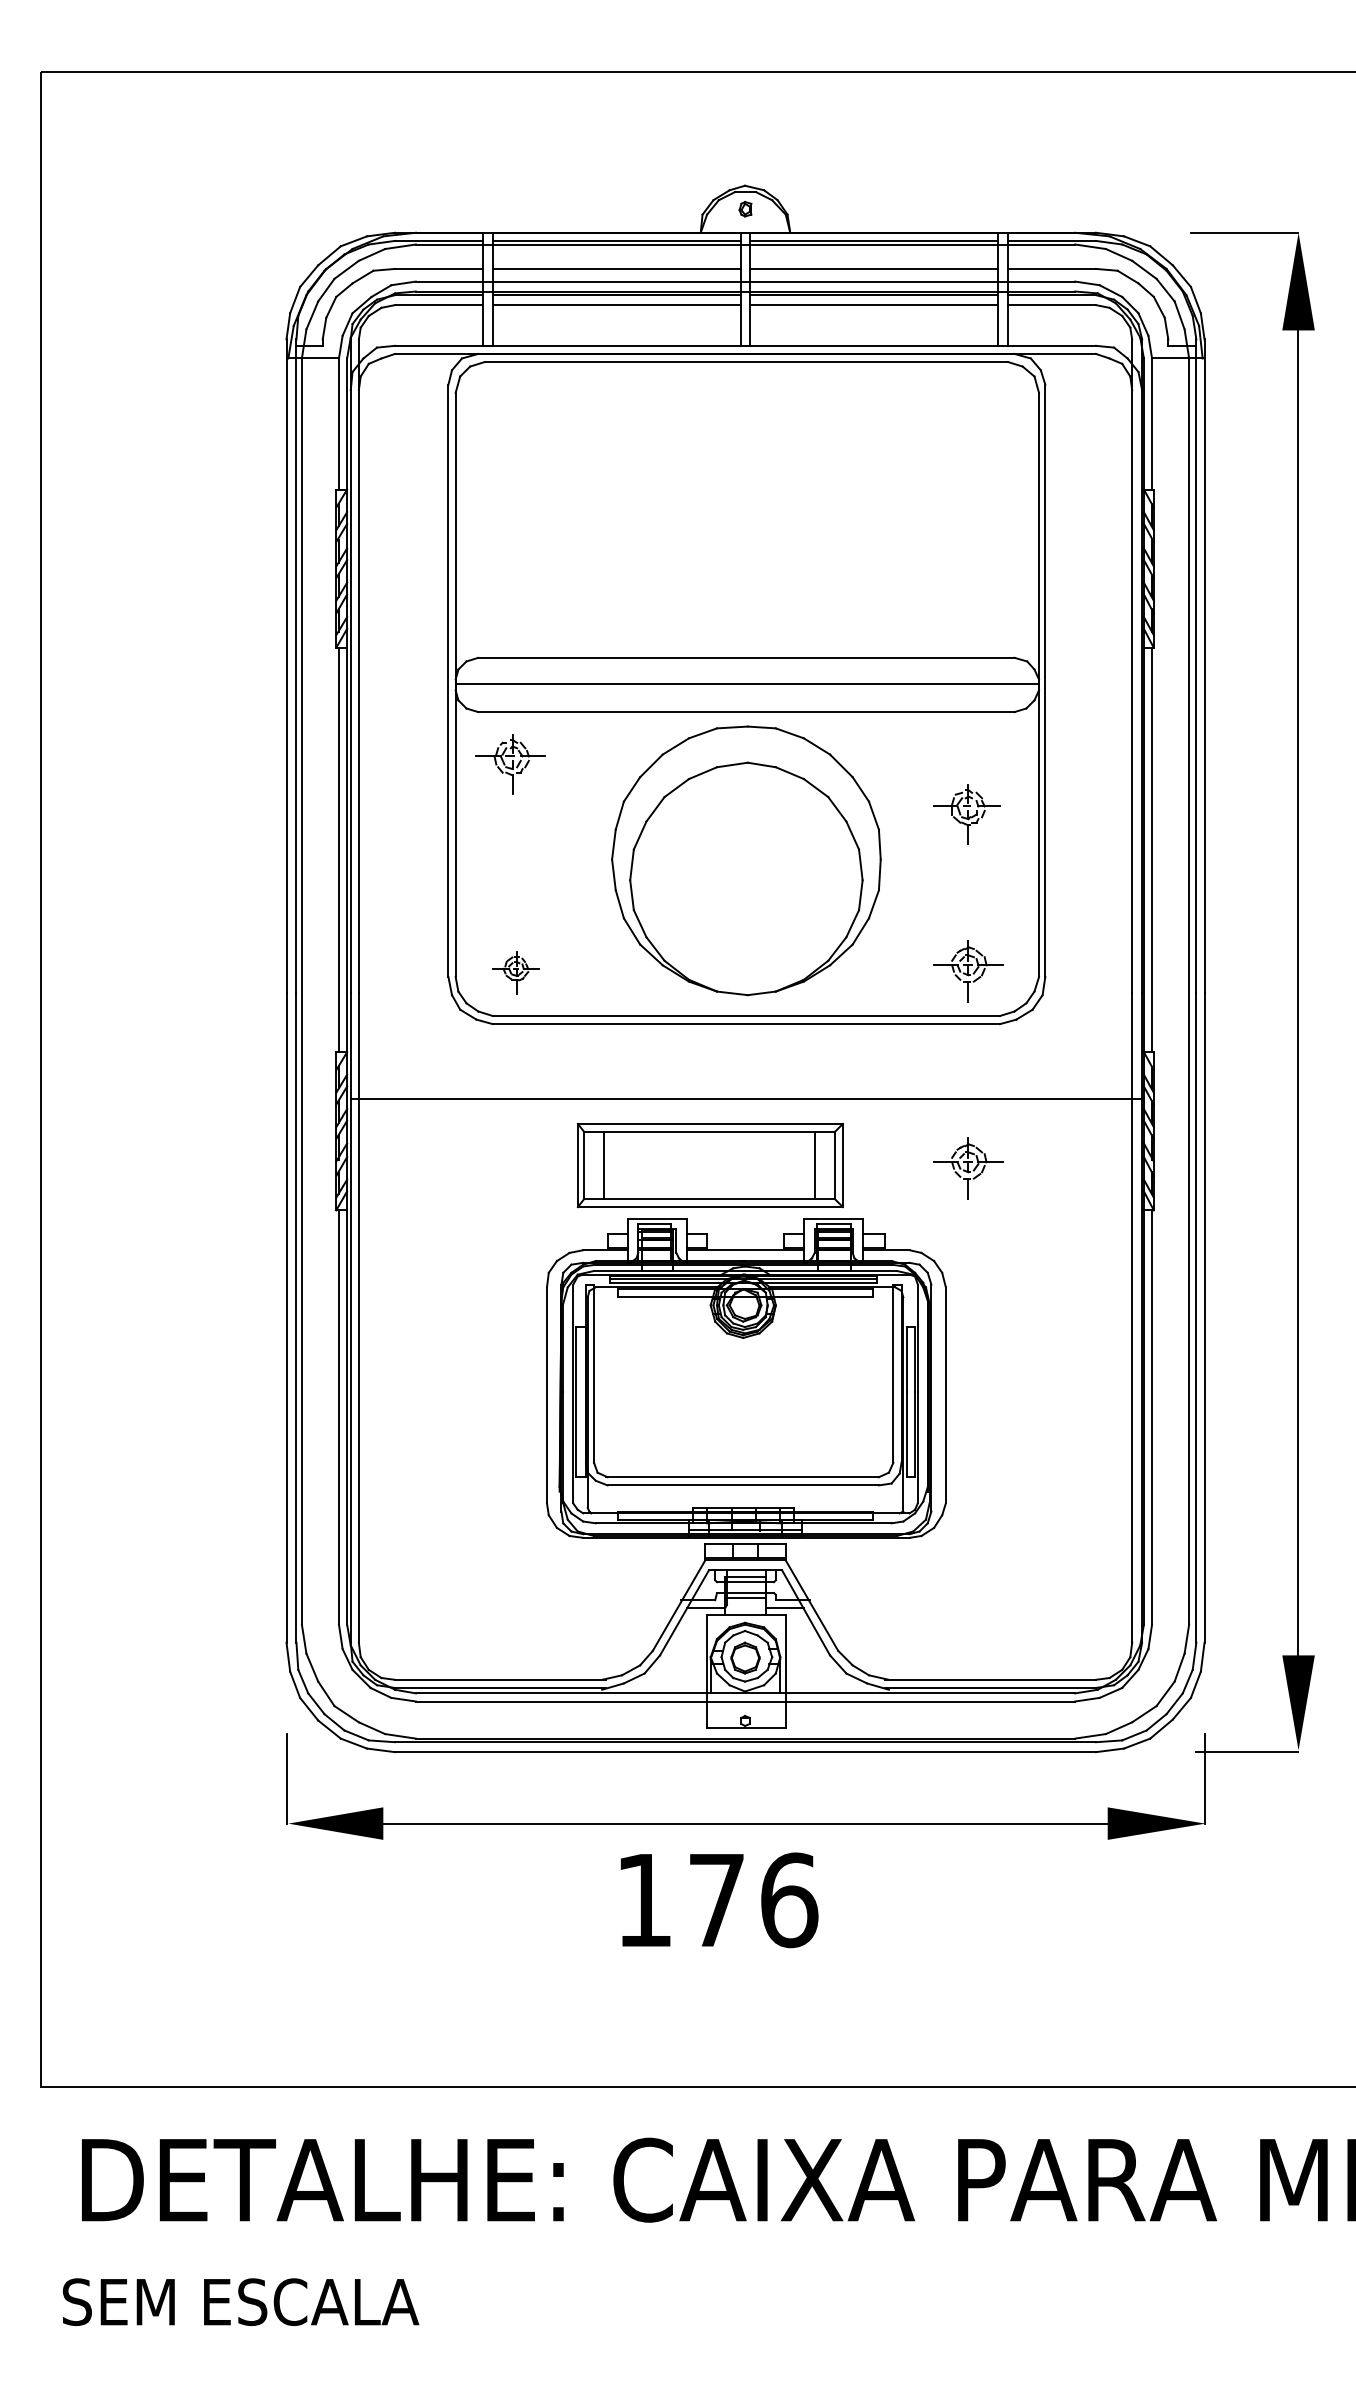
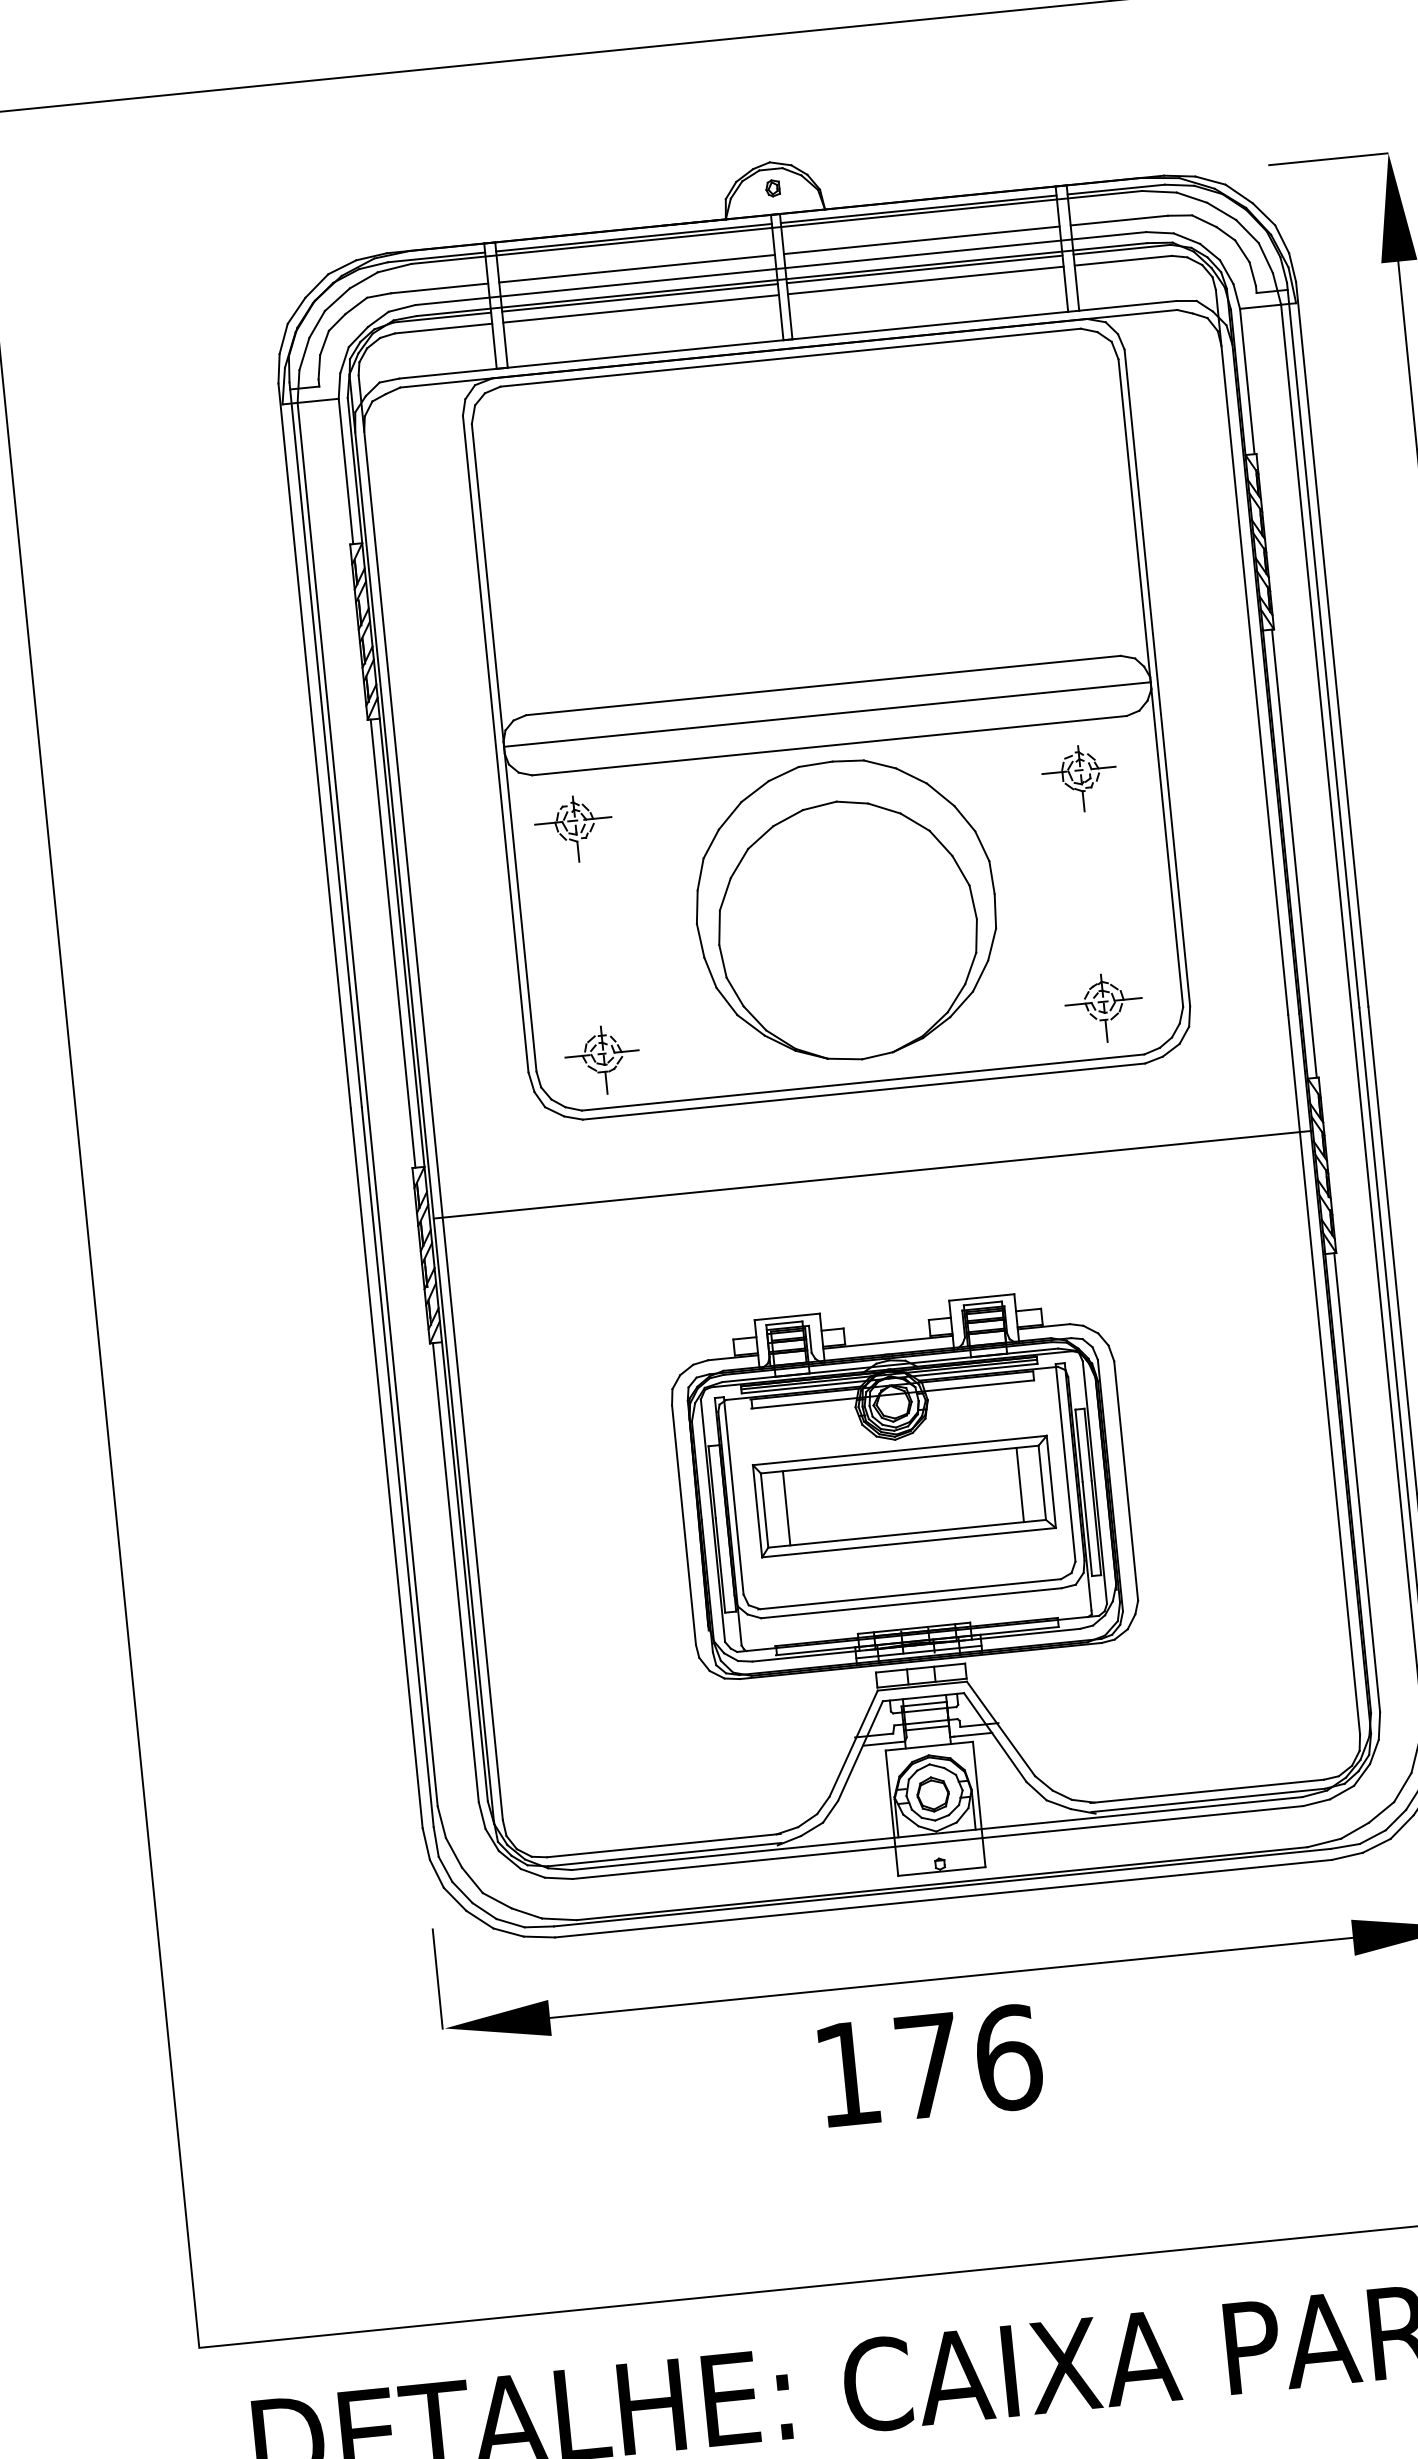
part: (966, 814) -> (1079, 779), moved
part: (515, 972) -> (602, 1059), size x1.43
part: (709, 1165) -> (903, 1496), moved
part: (968, 1168) -> (1126, 1227), removed

